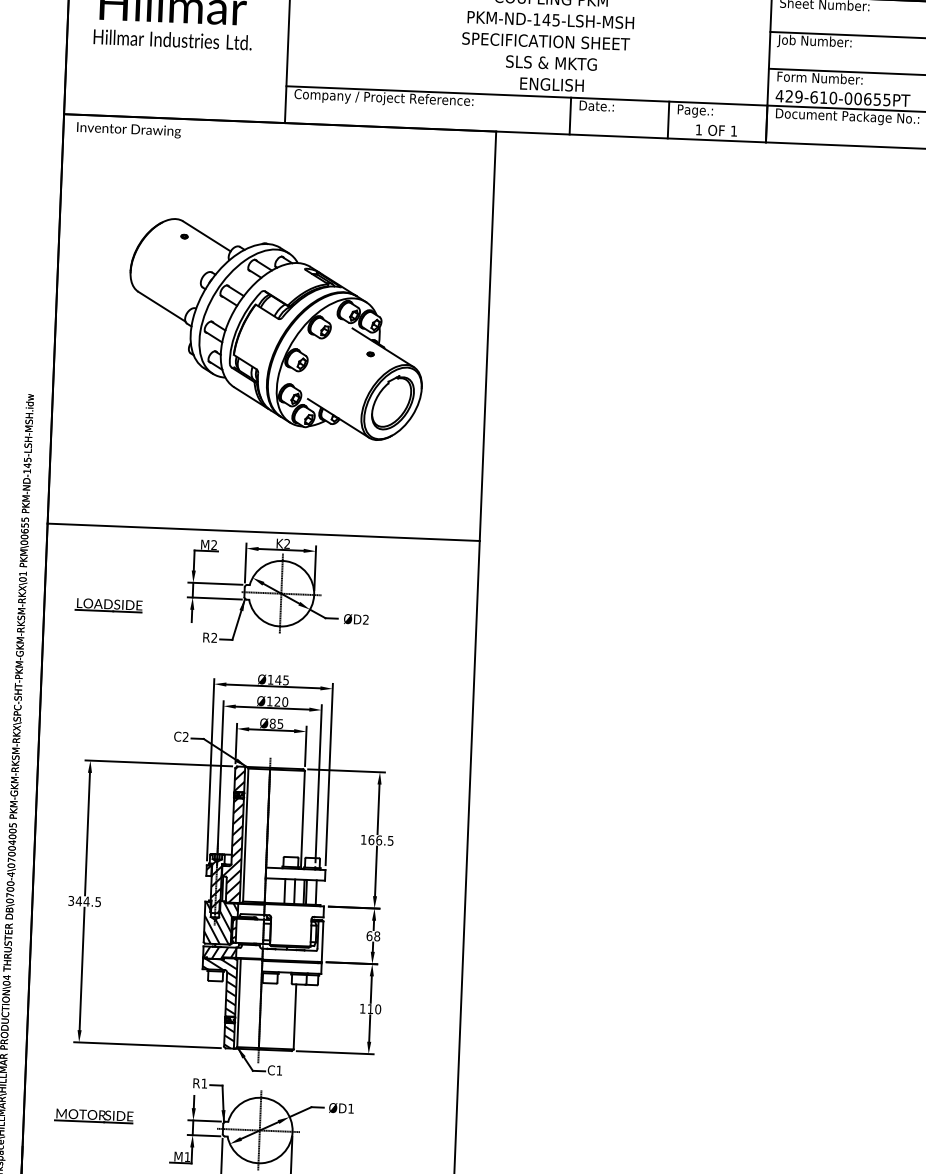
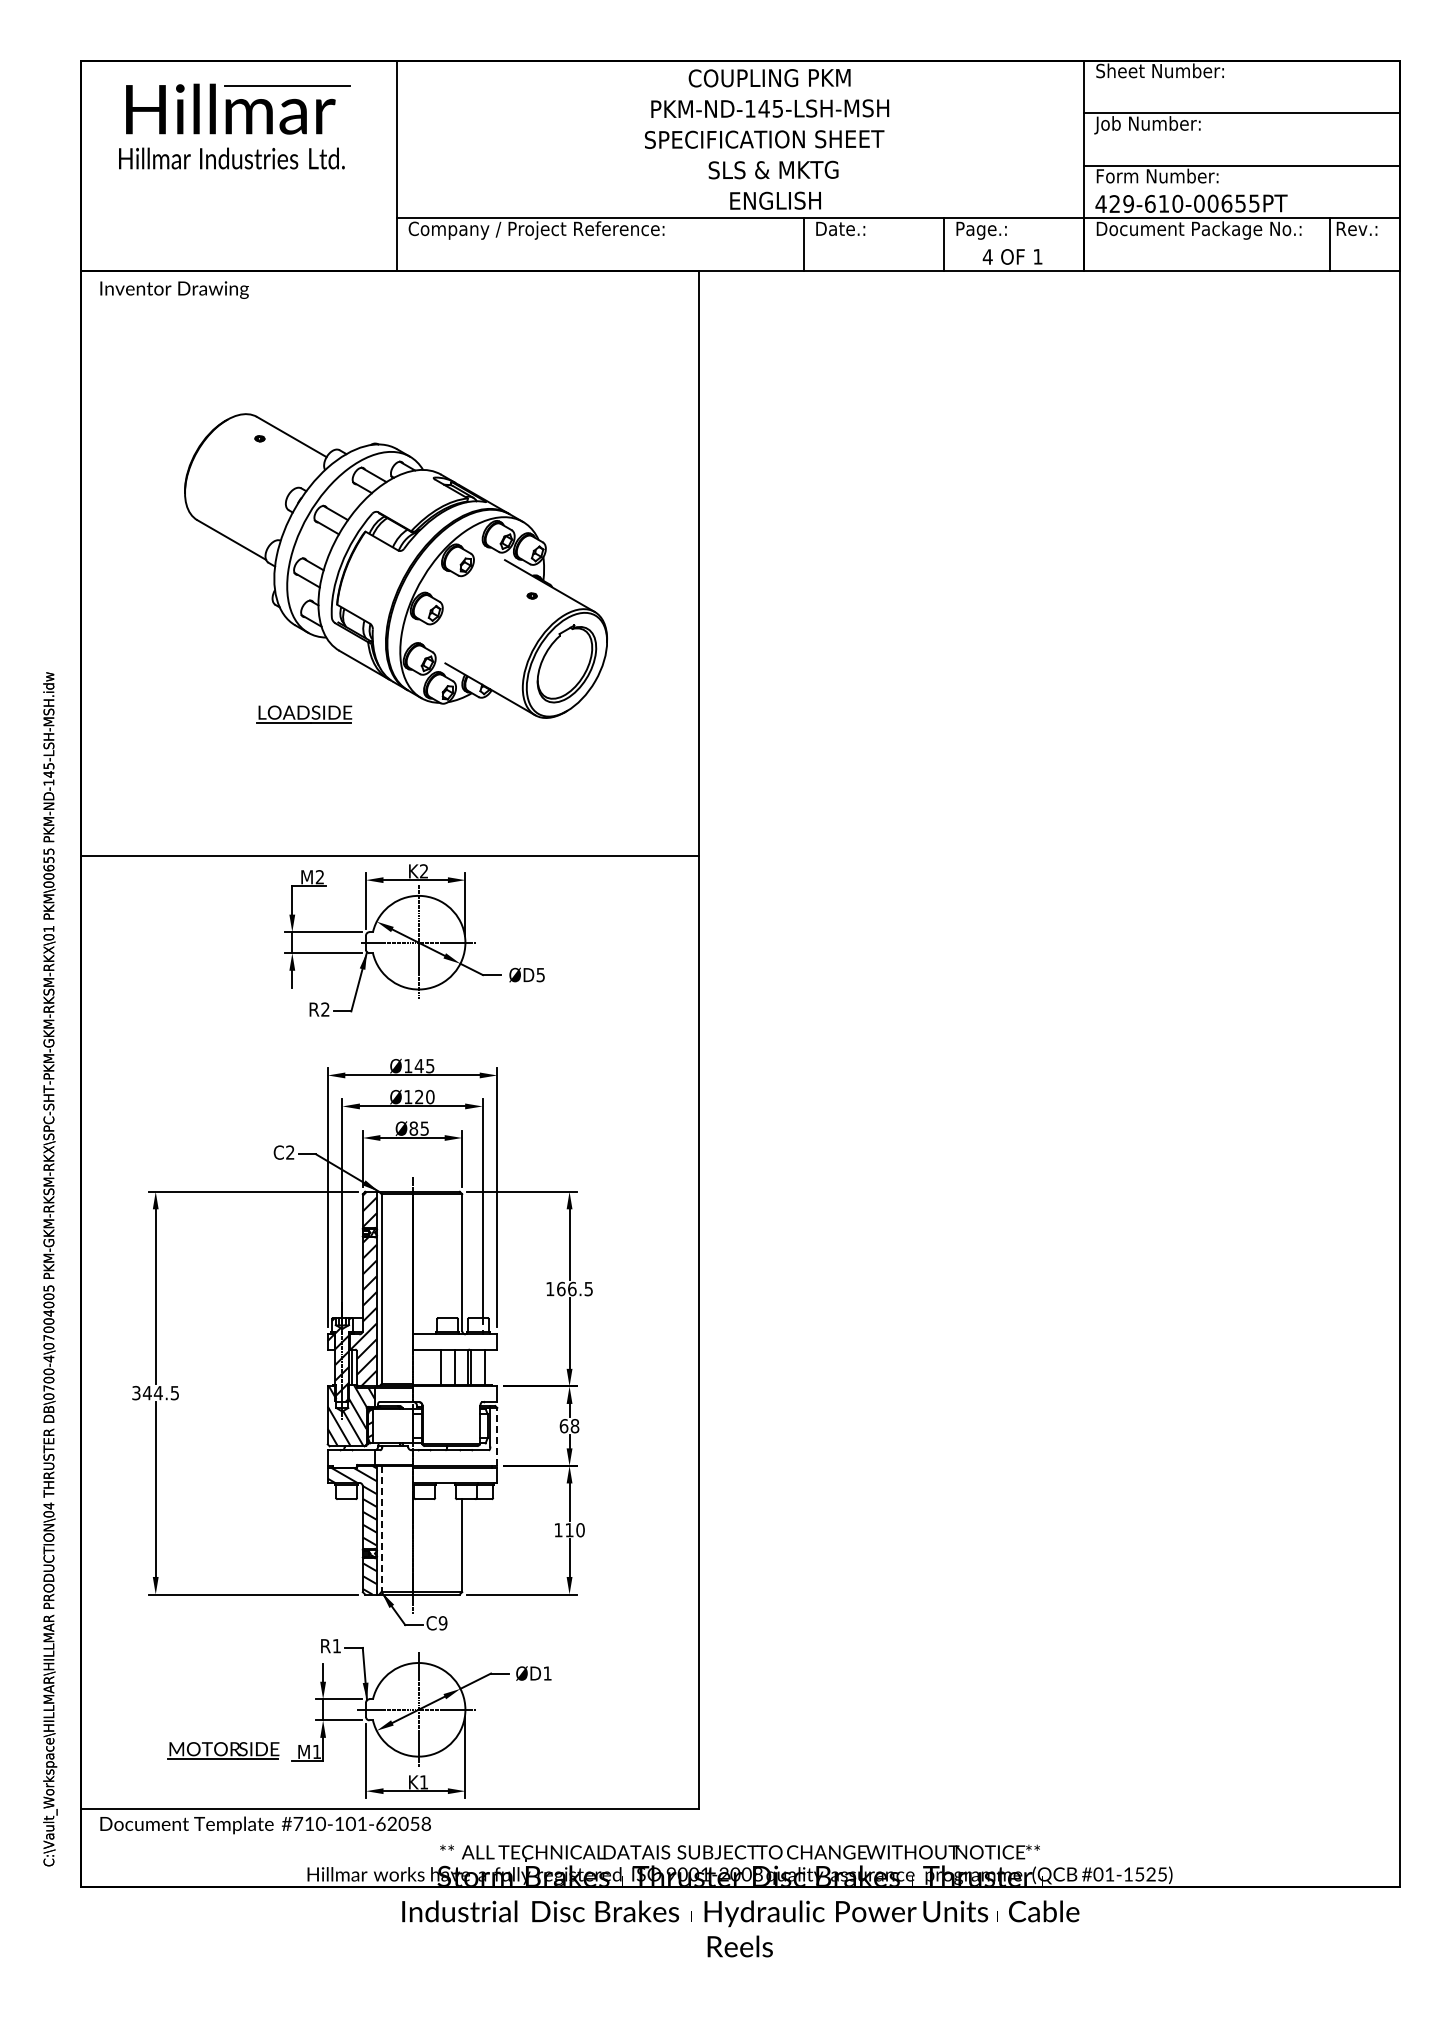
text: (698, 129) -> (987, 256), 1 -> 4
part: (109, 605) -> (304, 714), moved
text: (365, 619) -> (540, 974), ØD2 -> ØD5
line: (322, 941) -> (497, 1436), solid -> dashed
hatch: (219, 952) -> (351, 1458), removed
line: (238, 1003) -> (381, 1529), solid -> dashed
text: (278, 1070) -> (442, 1623), C1 -> C9
part: (94, 1115) -> (223, 1750), moved

